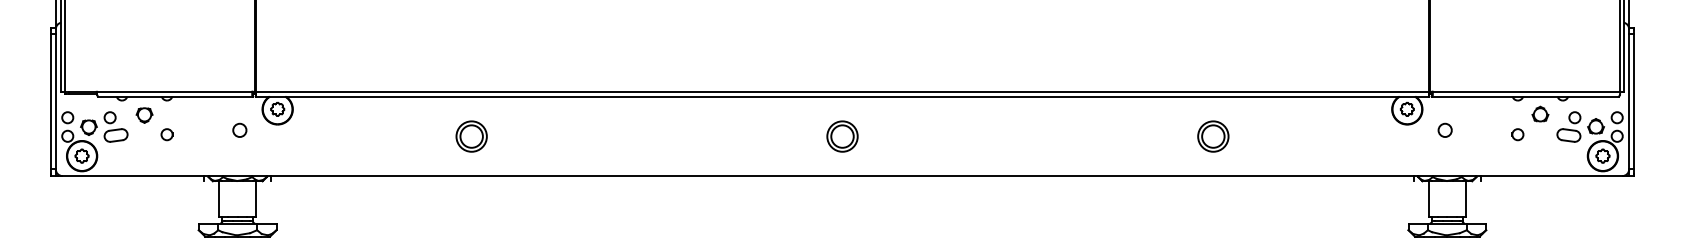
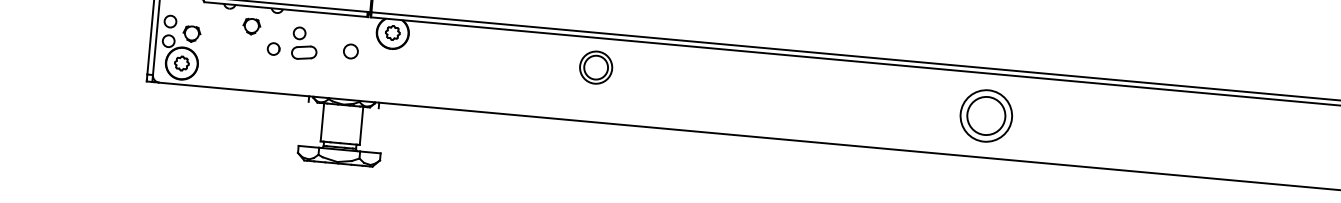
part: (115, 126) -> (304, 43), moved
part: (471, 136) -> (595, 67), moved
part: (842, 136) -> (986, 115), size x1.6

